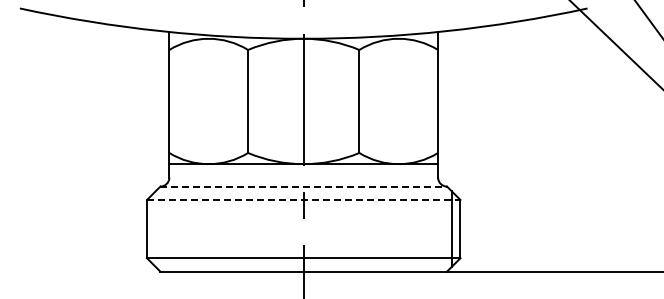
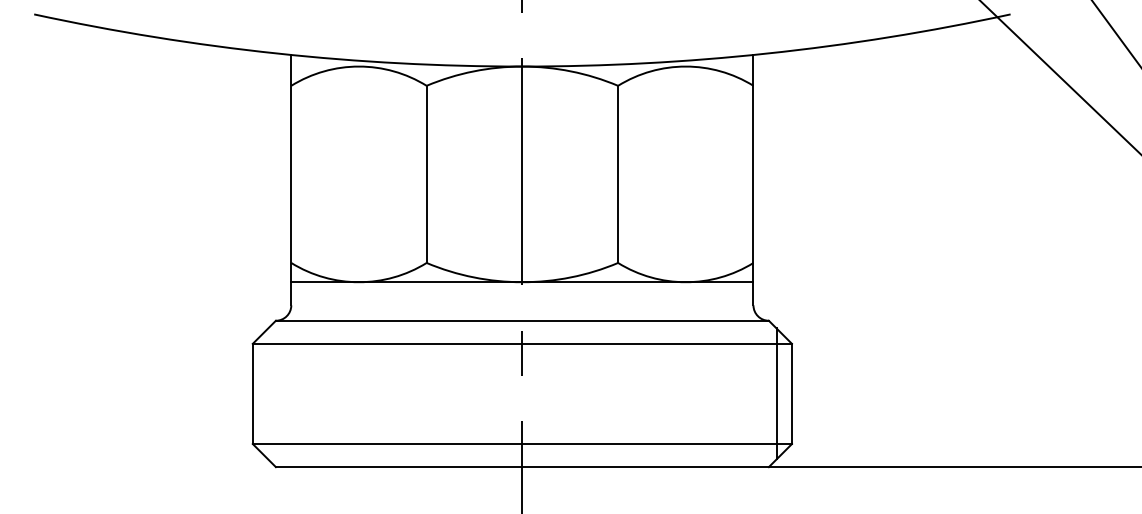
line: (304, 186) -> (523, 320), dashed -> solid
line: (303, 200) -> (521, 344), dashed -> solid

